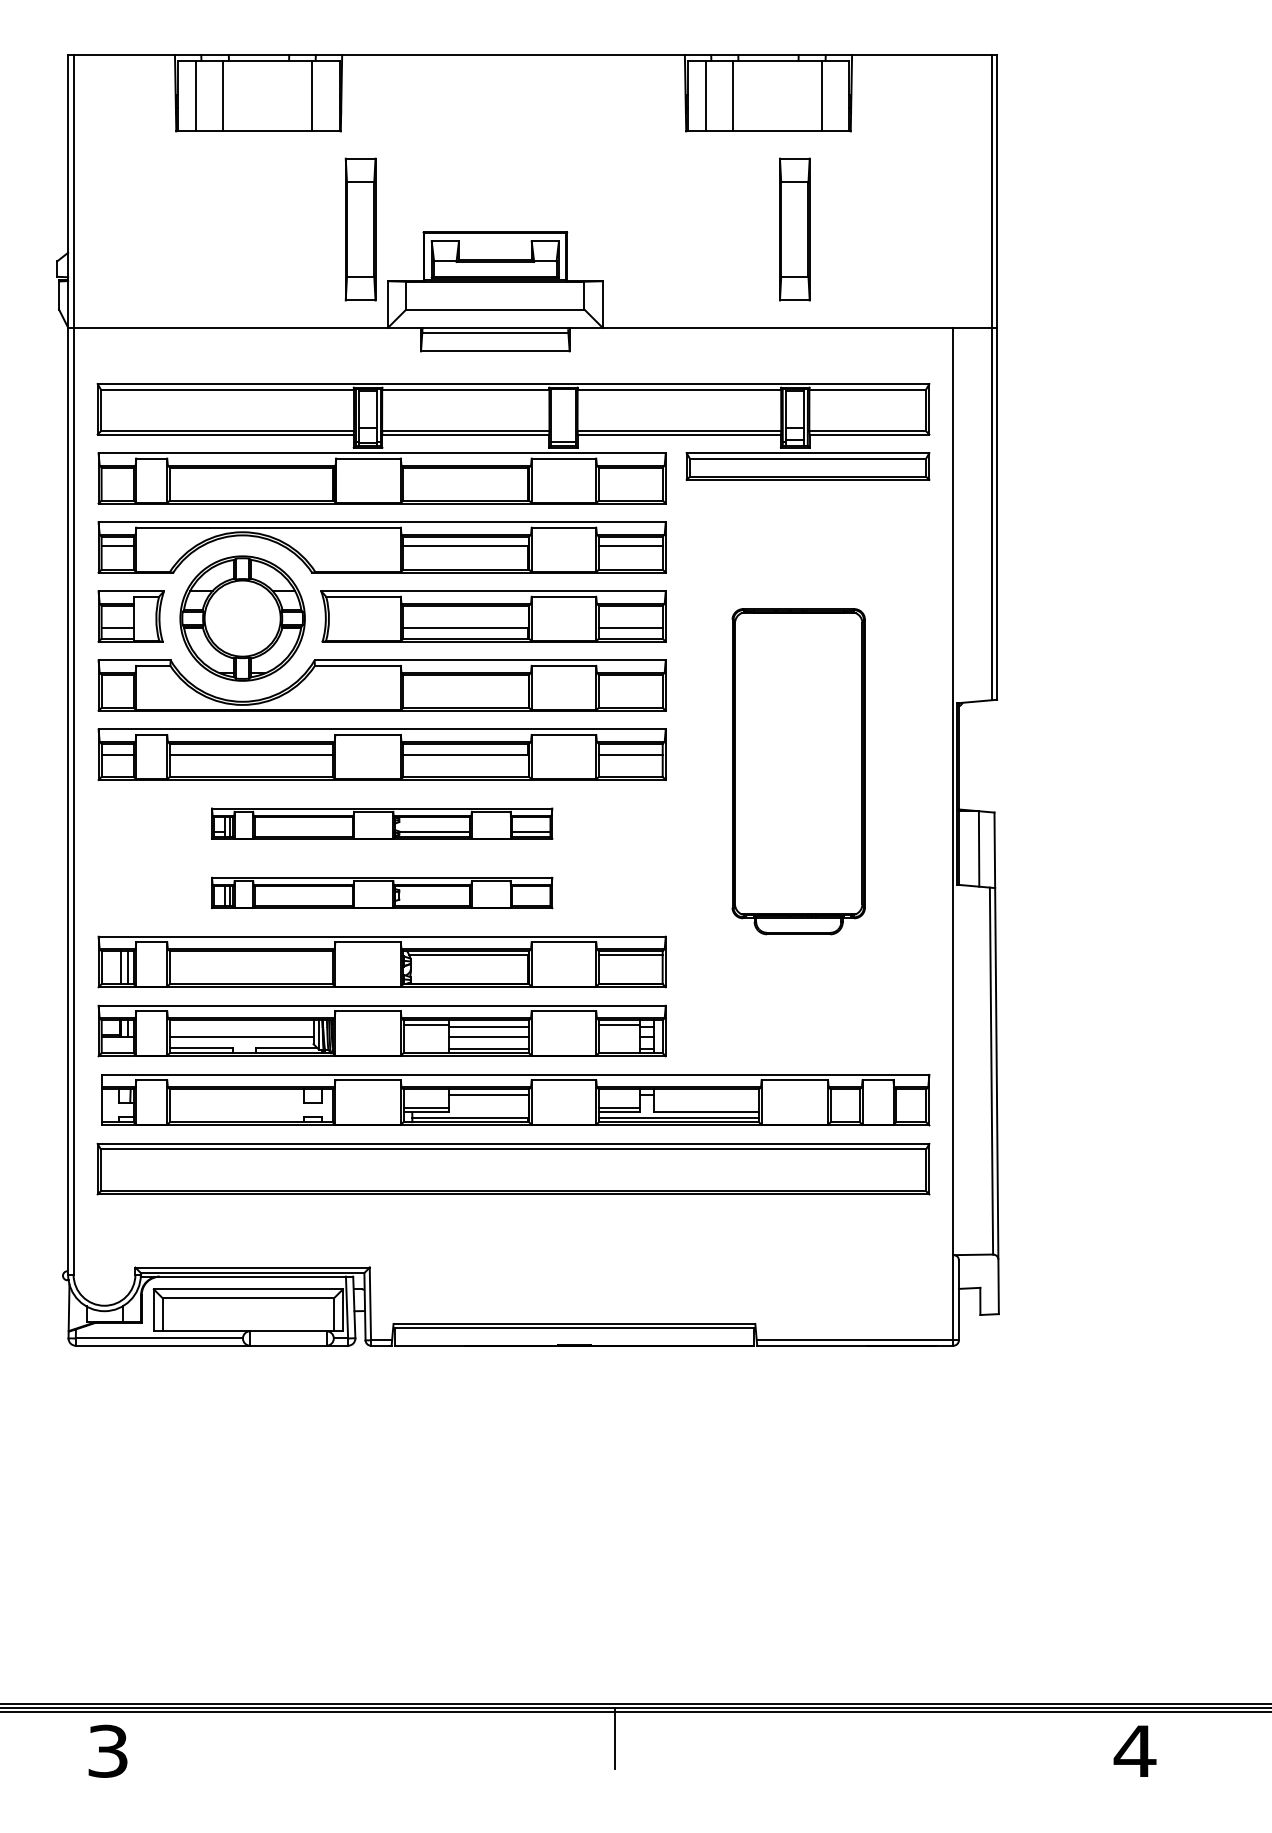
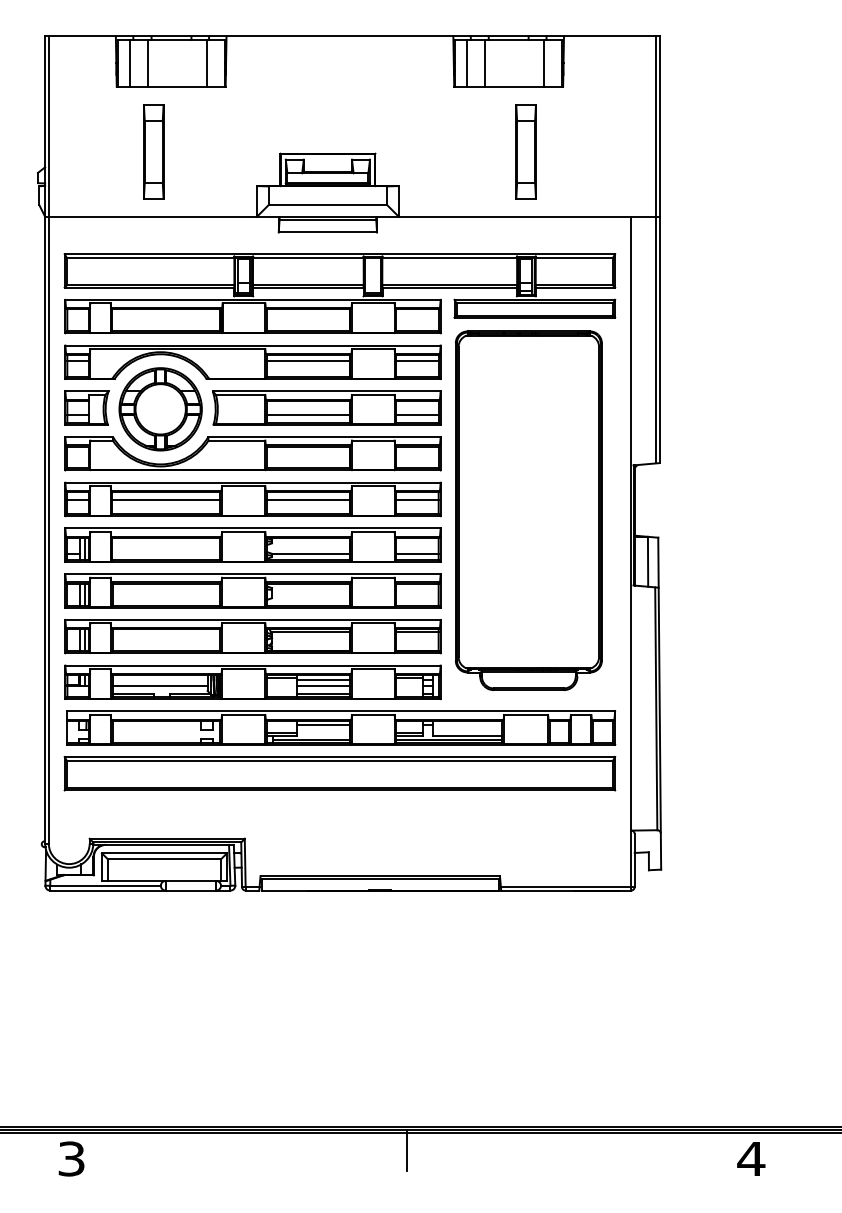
part: (360, 228) -> (153, 151), moved
part: (798, 771) -> (528, 510), size x1.67
part: (381, 822) -> (252, 544), size x1.67
part: (381, 892) -> (252, 590), size x1.67

